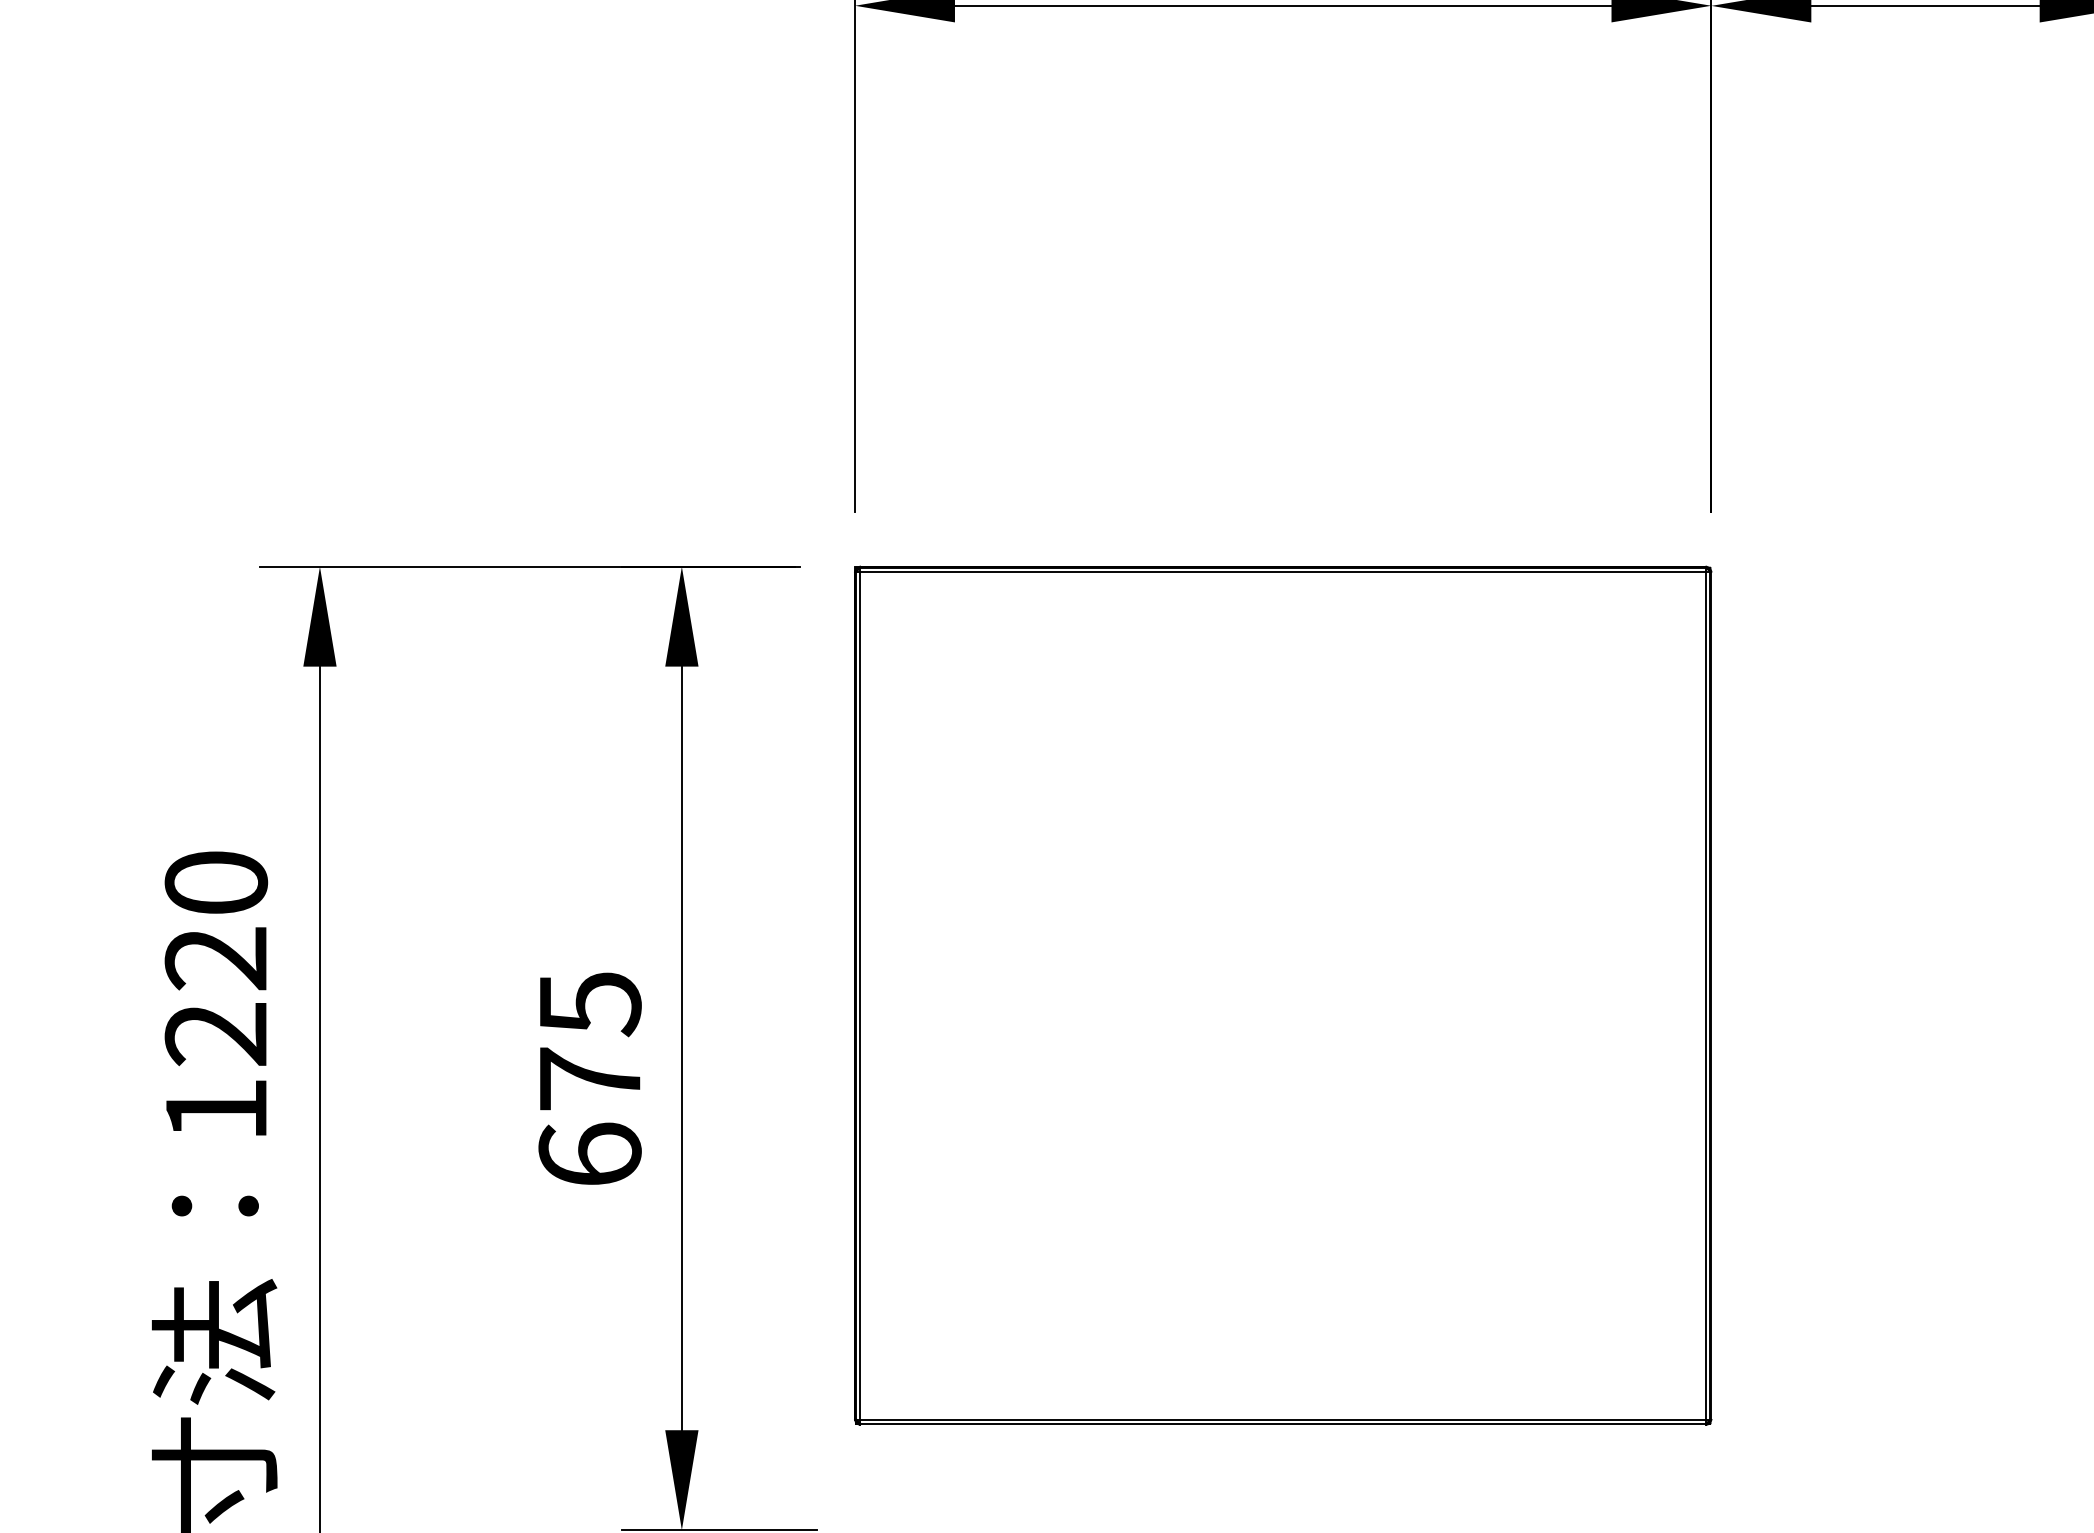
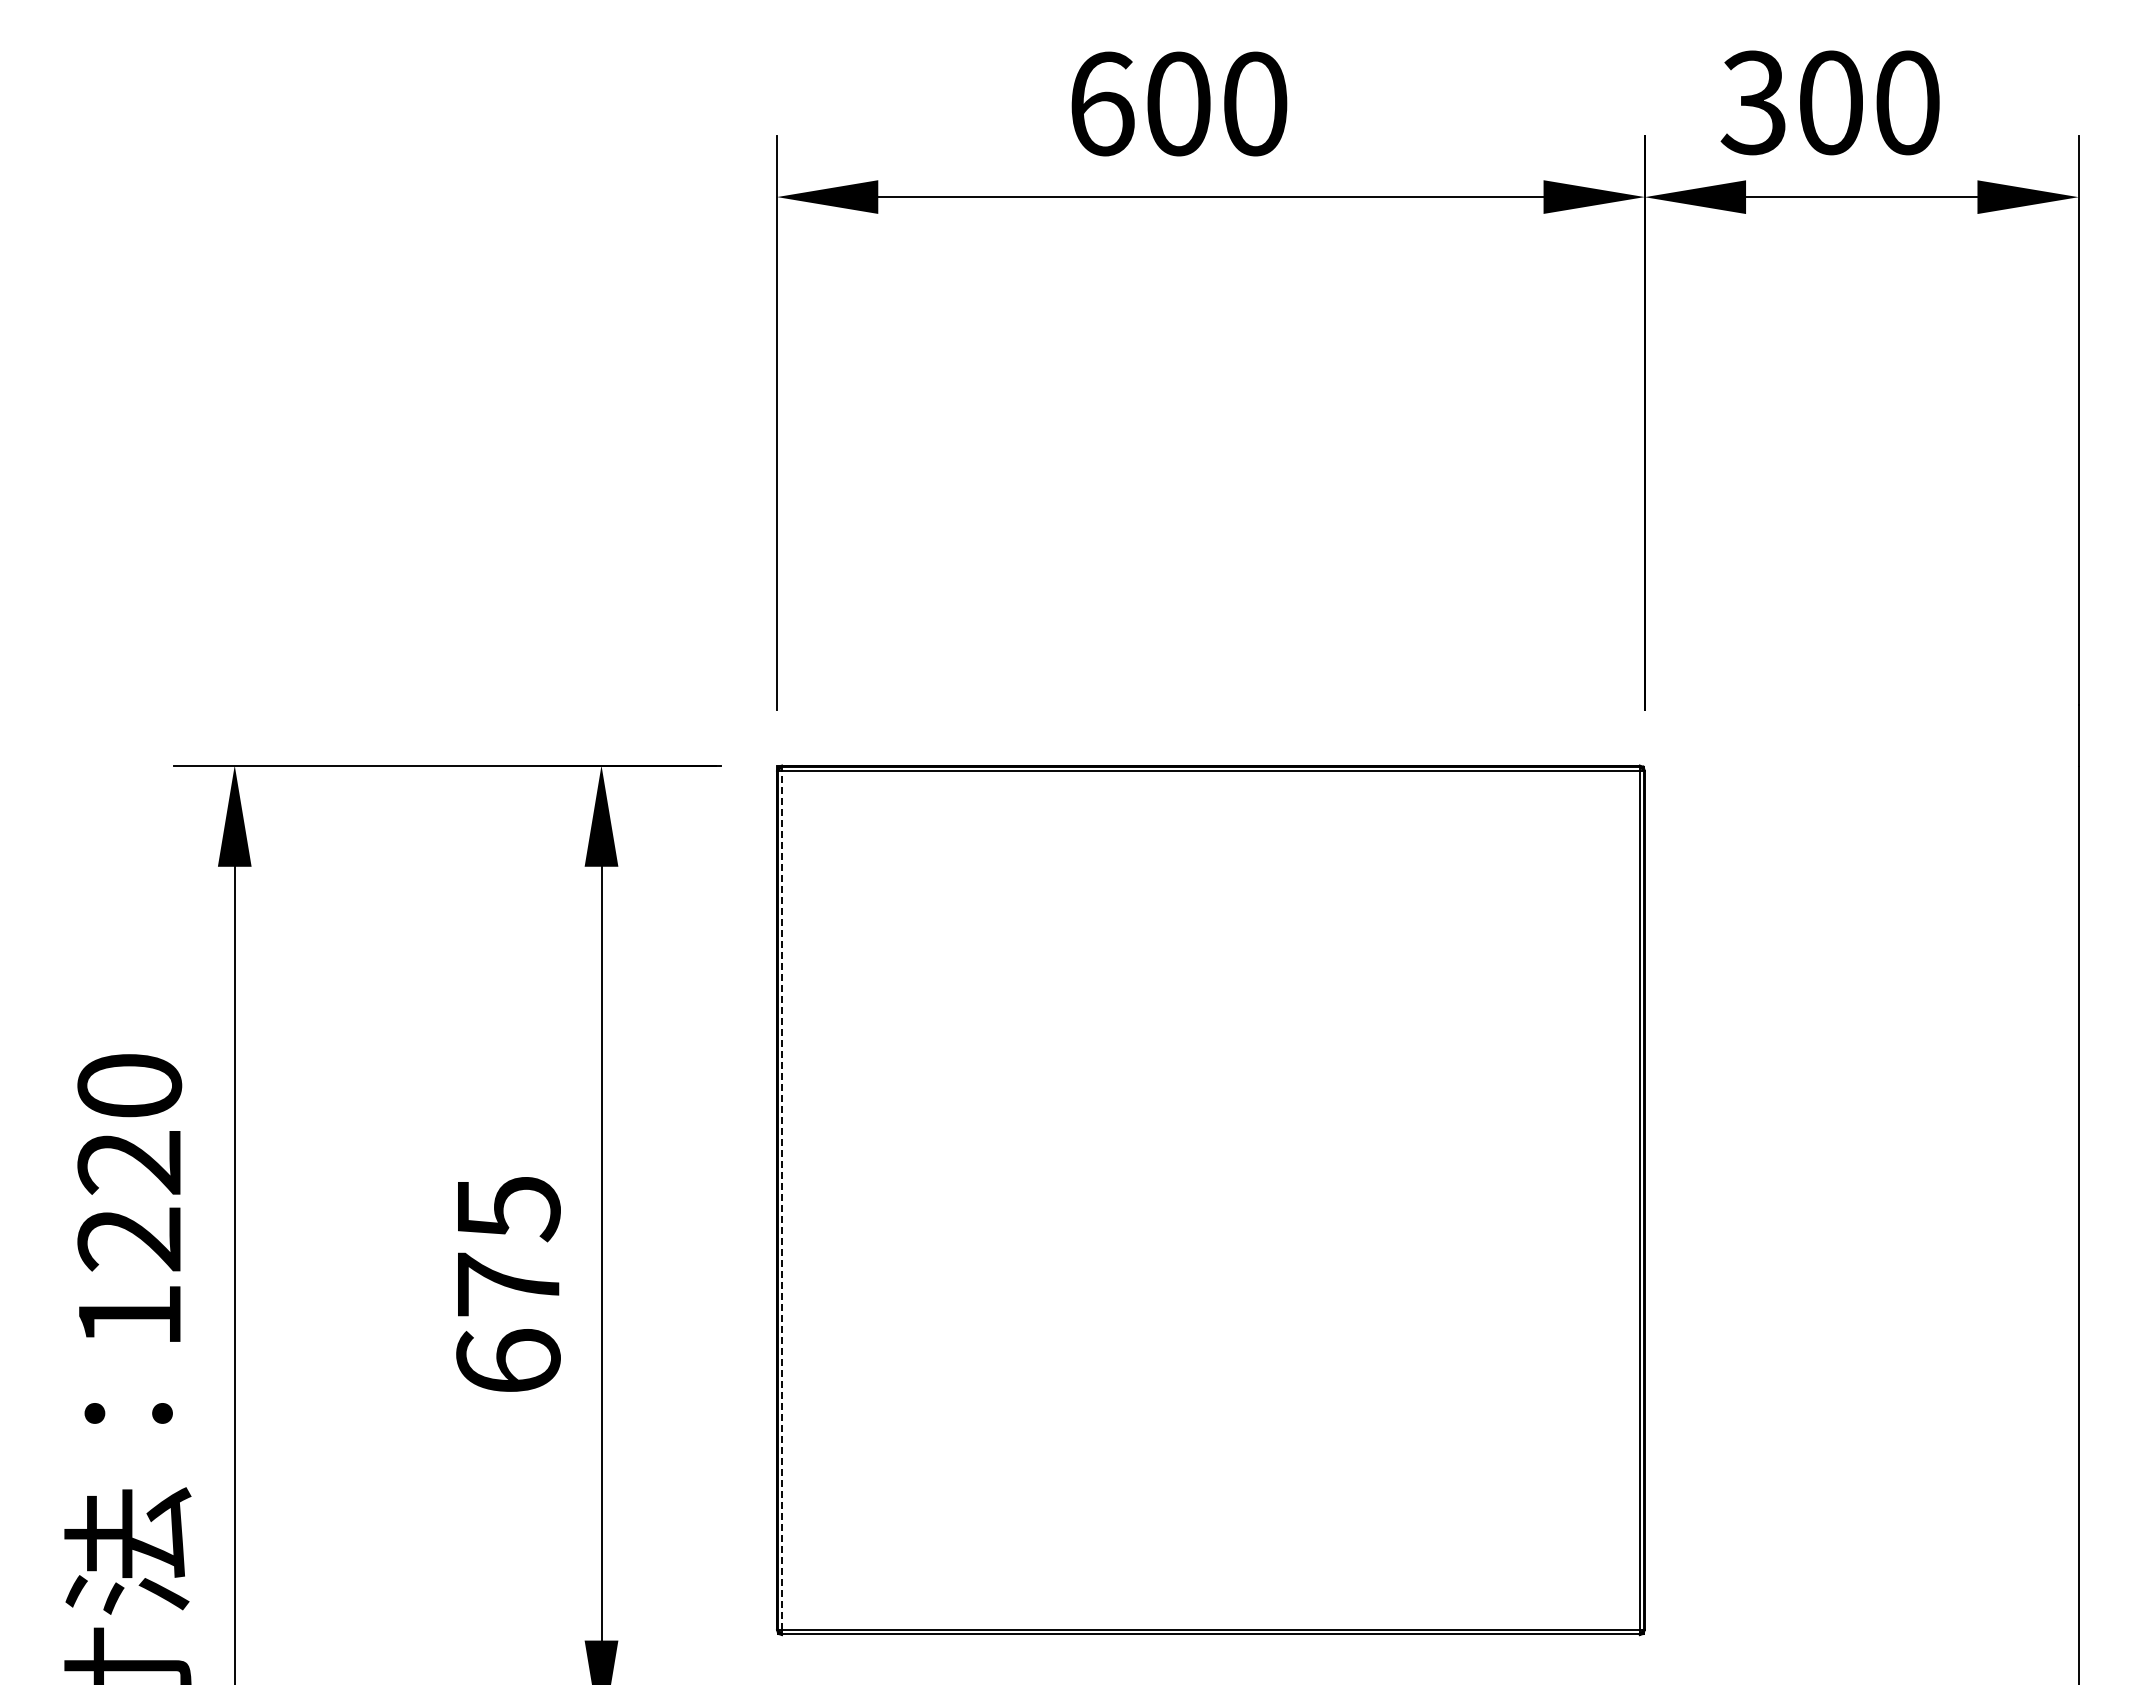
line: (860, 995) -> (782, 1200), solid -> dashed

